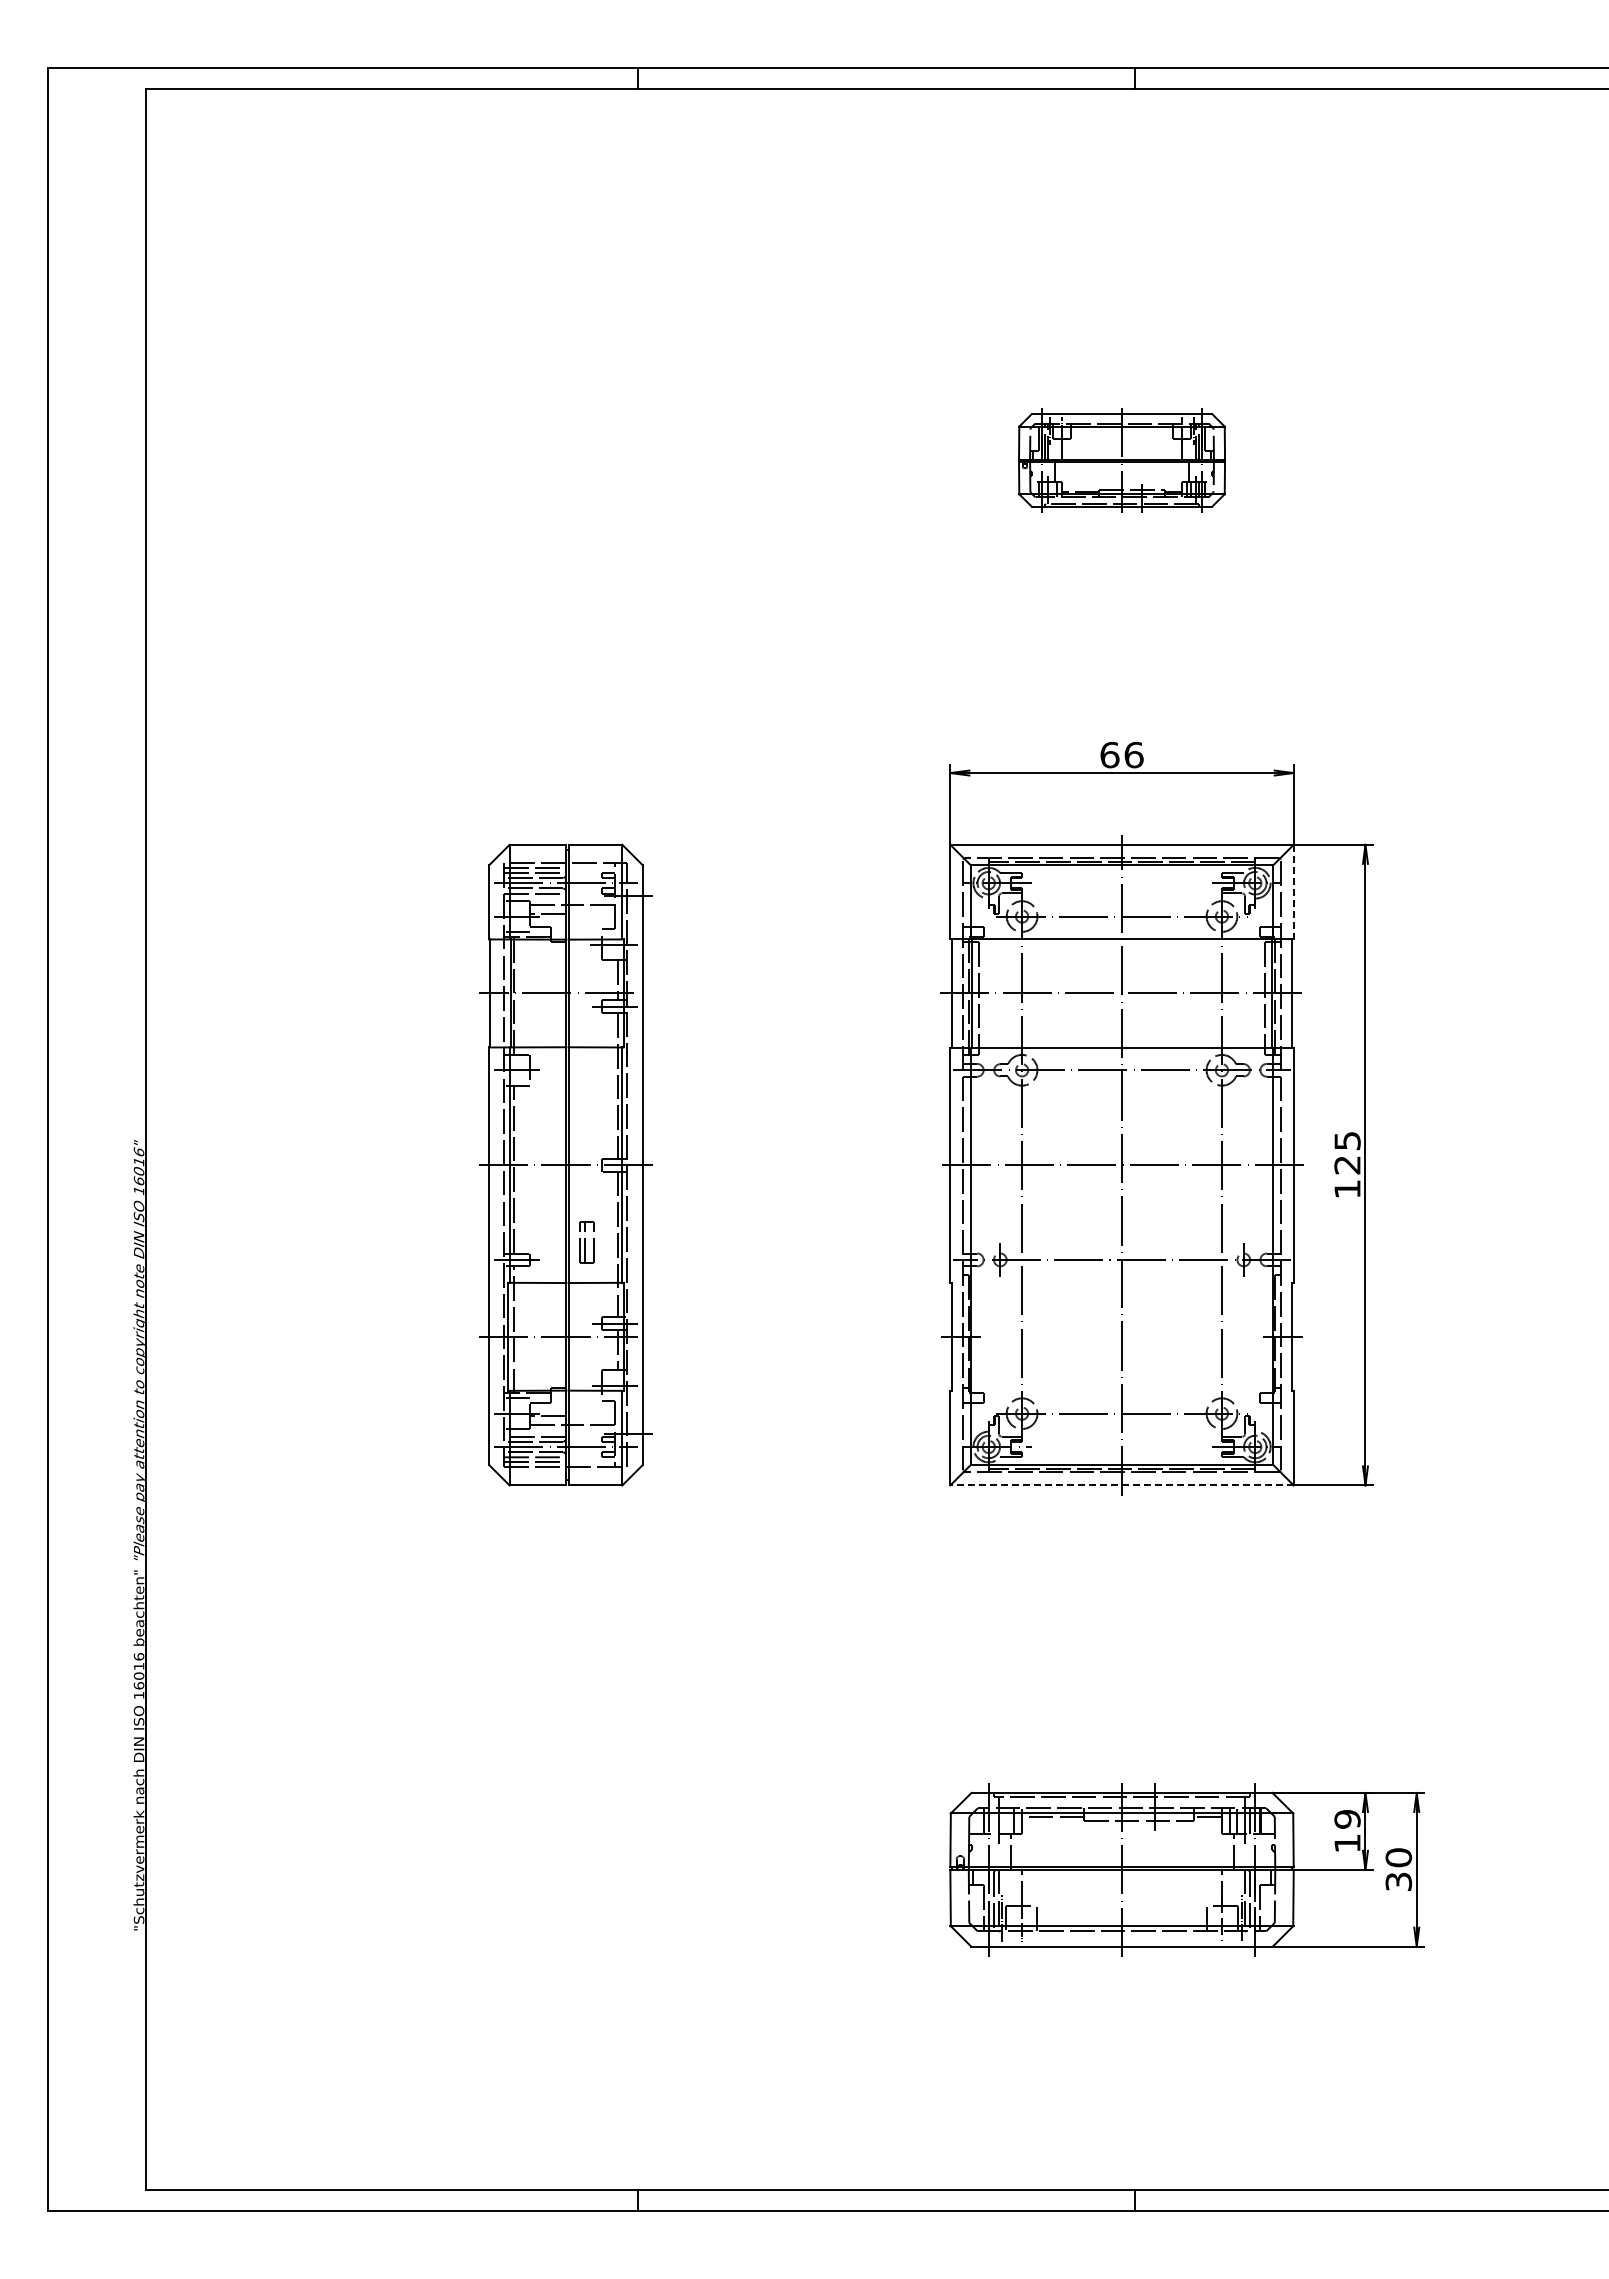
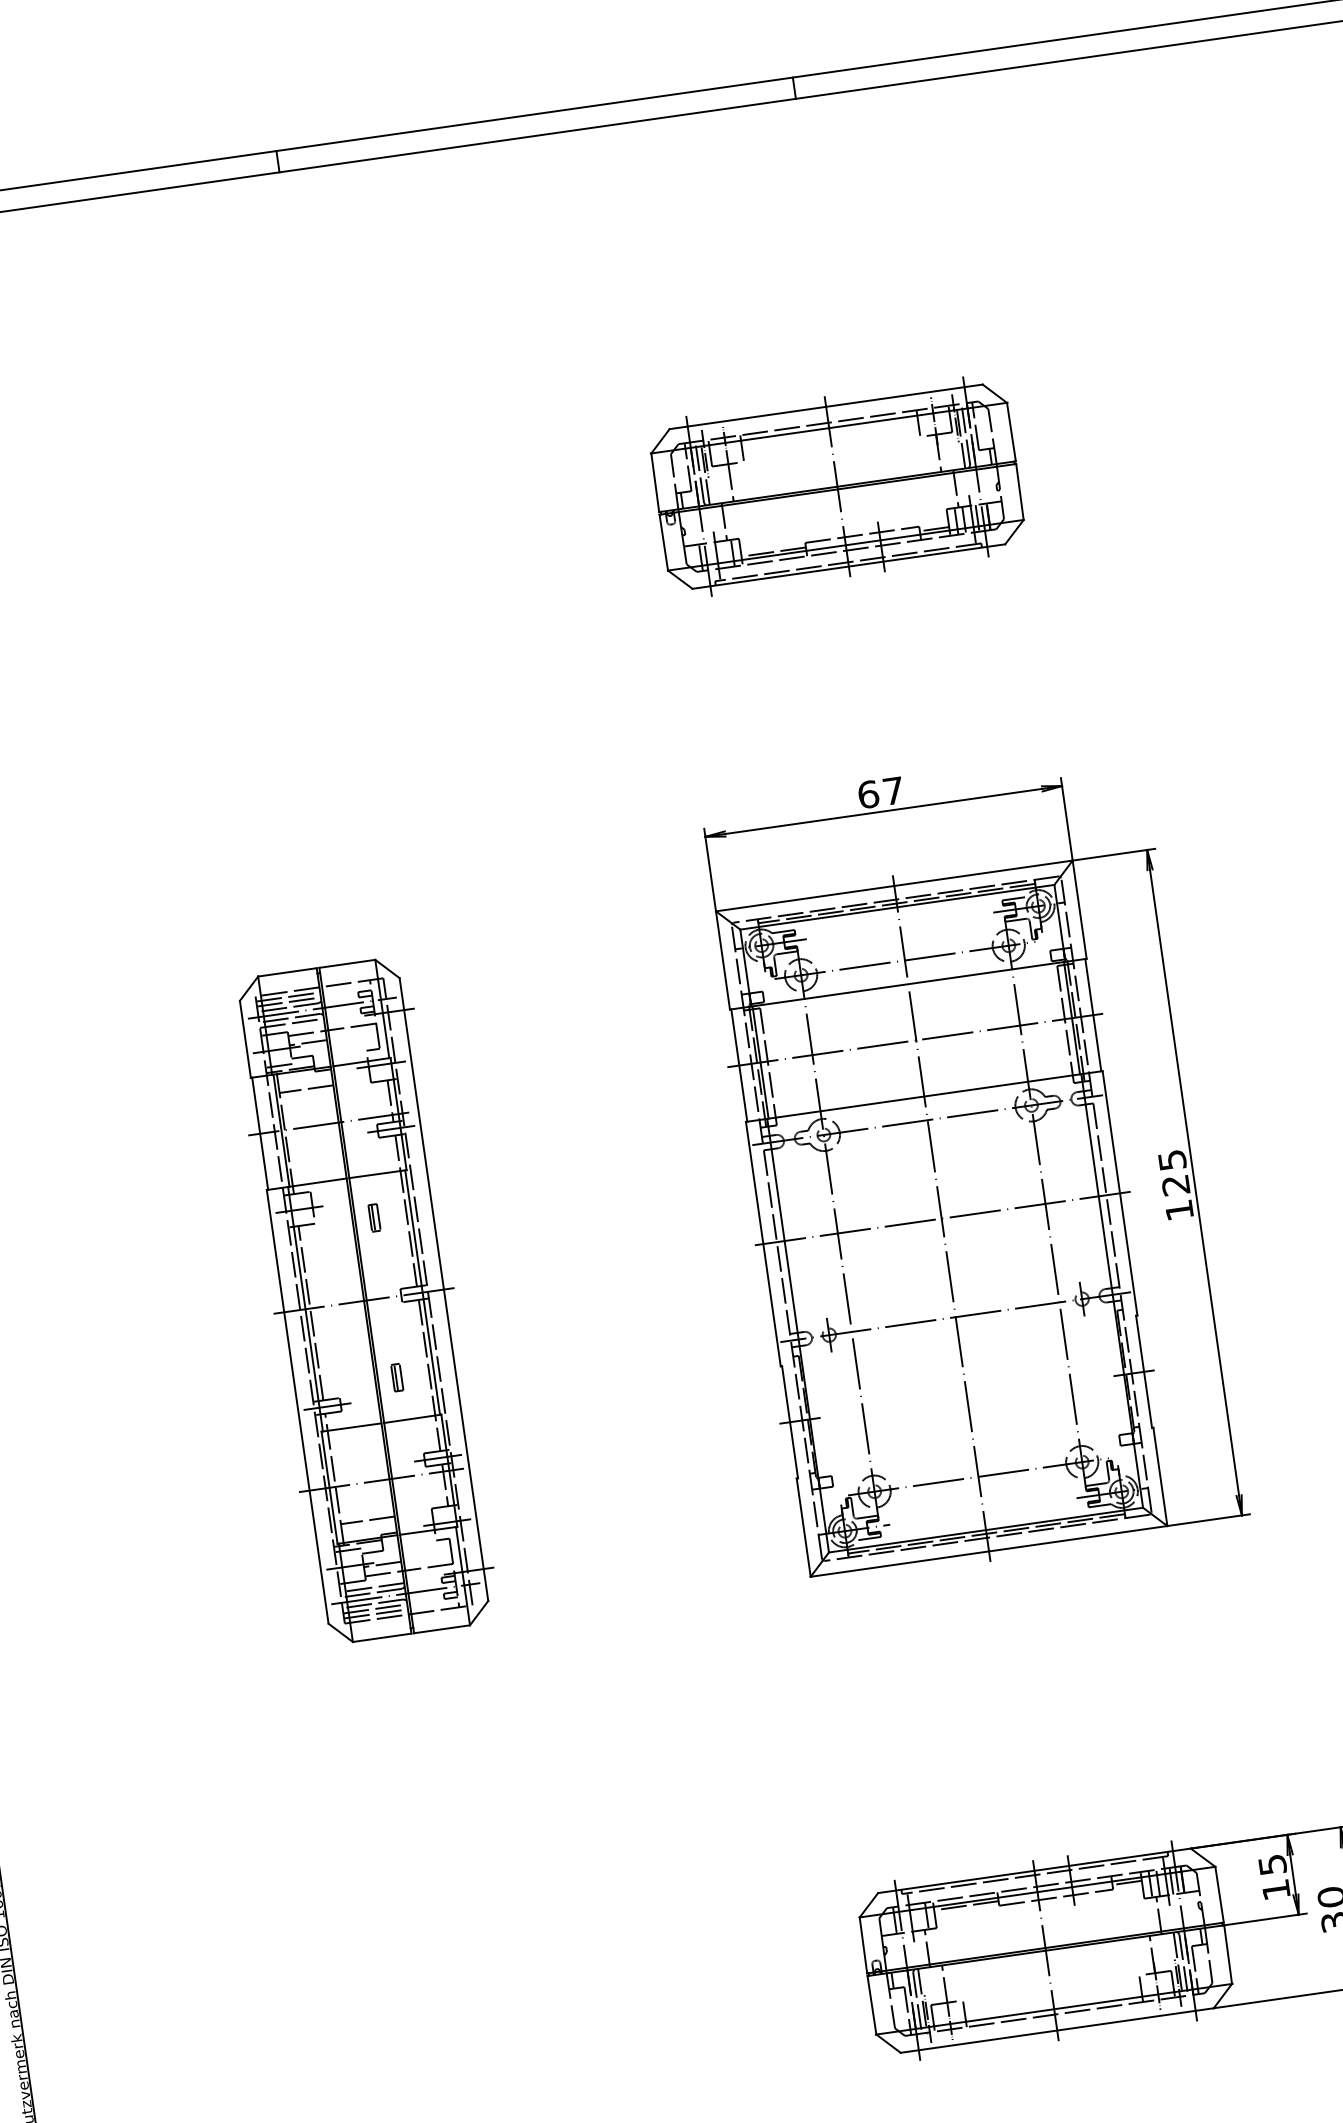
part: (1121, 460) -> (836, 486), size x1.67
text: (1133, 754) -> (892, 790), 66 -> 67
line: (1293, 892) -> (1079, 910), dashed -> solid
line: (539, 957) -> (305, 1089), added
part: (586, 1087) -> (373, 1217), added
part: (586, 1241) -> (396, 1377), size x0.62
line: (539, 1372) -> (367, 1520), added
line: (1122, 1485) -> (989, 1551), dashed -> solid
text: (1347, 1819) -> (1272, 1865), 19 -> 15

